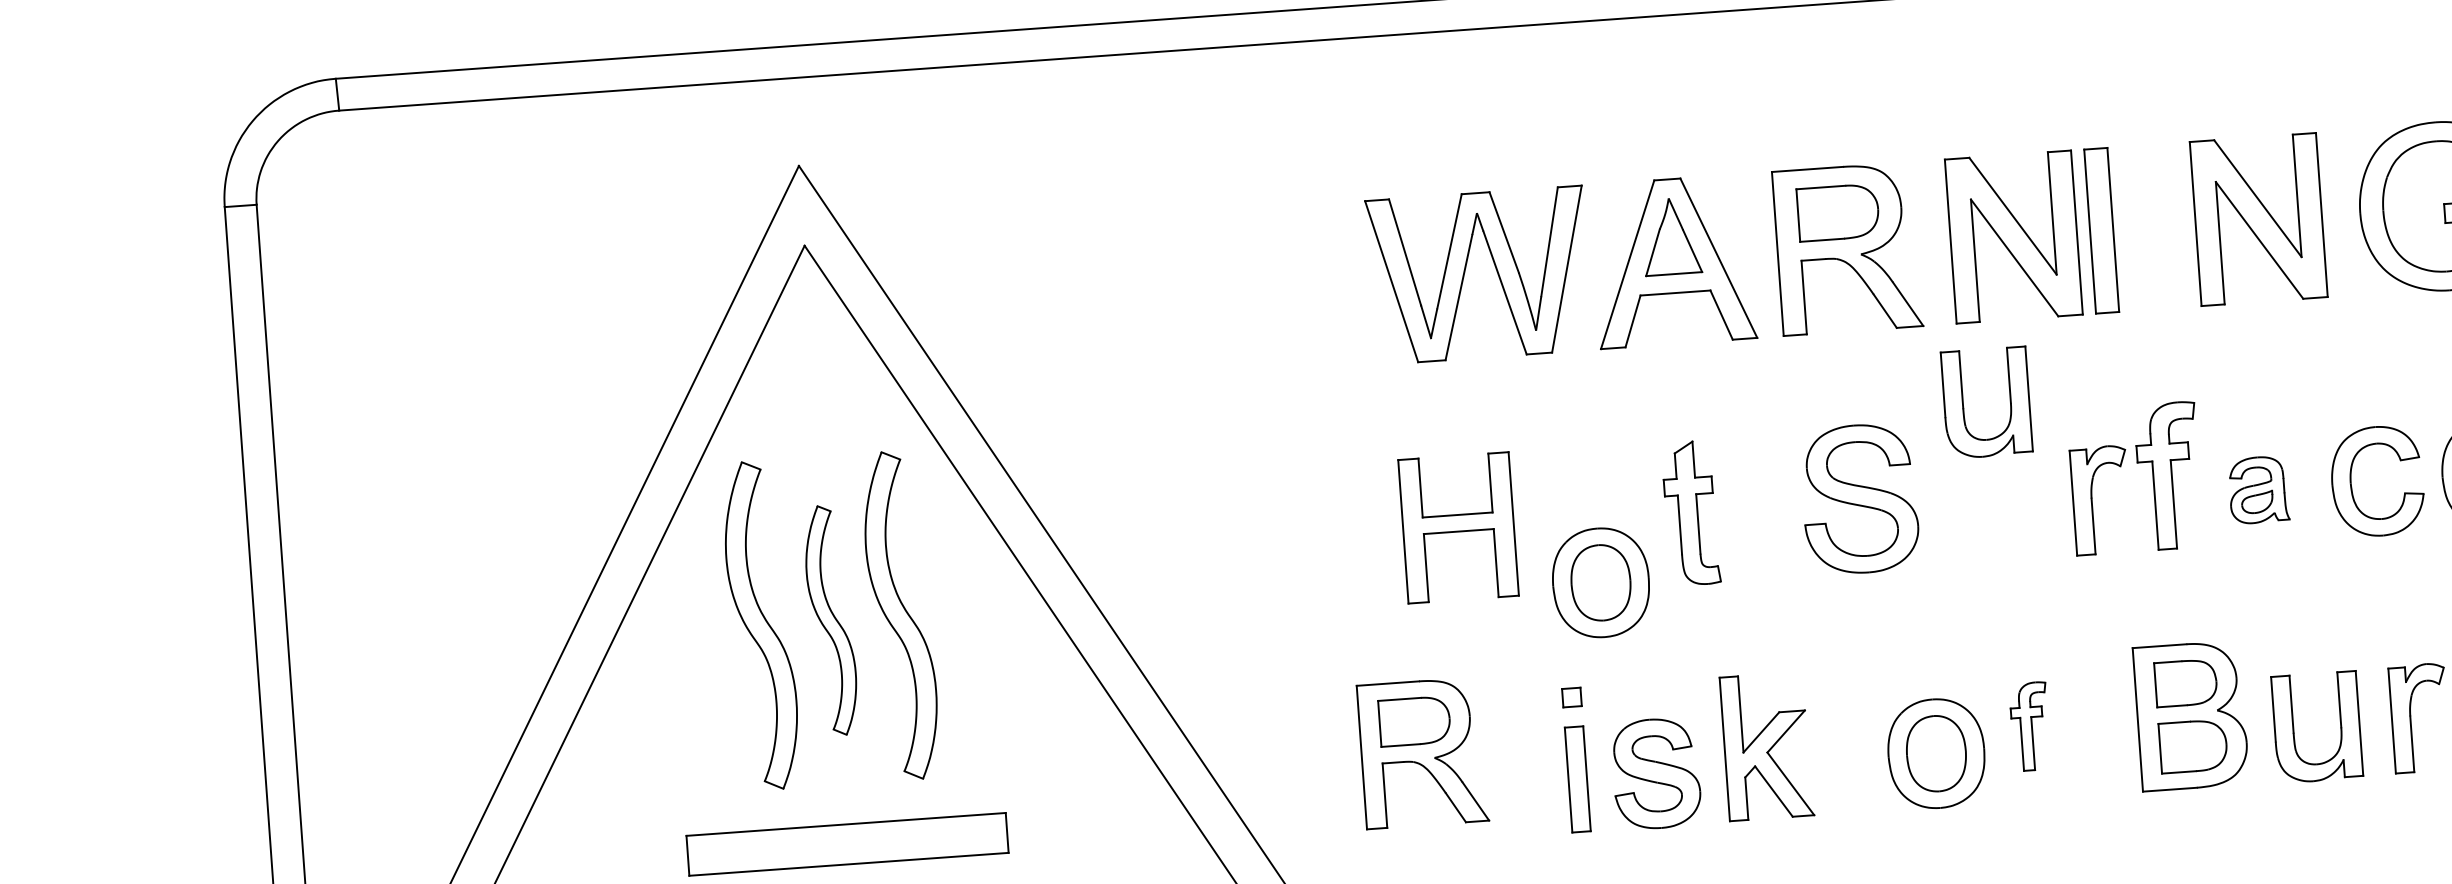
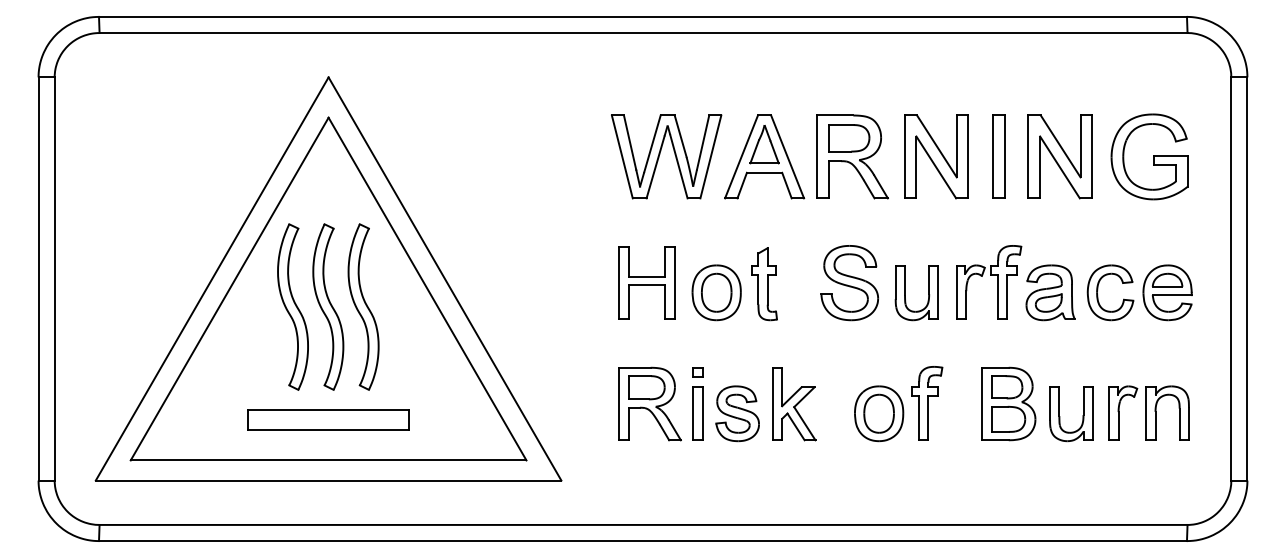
part: (2100, 230) -> (998, 156), moved
part: (1963, 404) -> (905, 293), moved
part: (2258, 489) -> (1050, 292), size x1.67
part: (1600, 582) -> (716, 292), moved
part: (831, 619) -> (328, 306), size x1.43
part: (2030, 726) -> (927, 403), size x1.67
part: (1421, 752) -> (649, 403), moved

